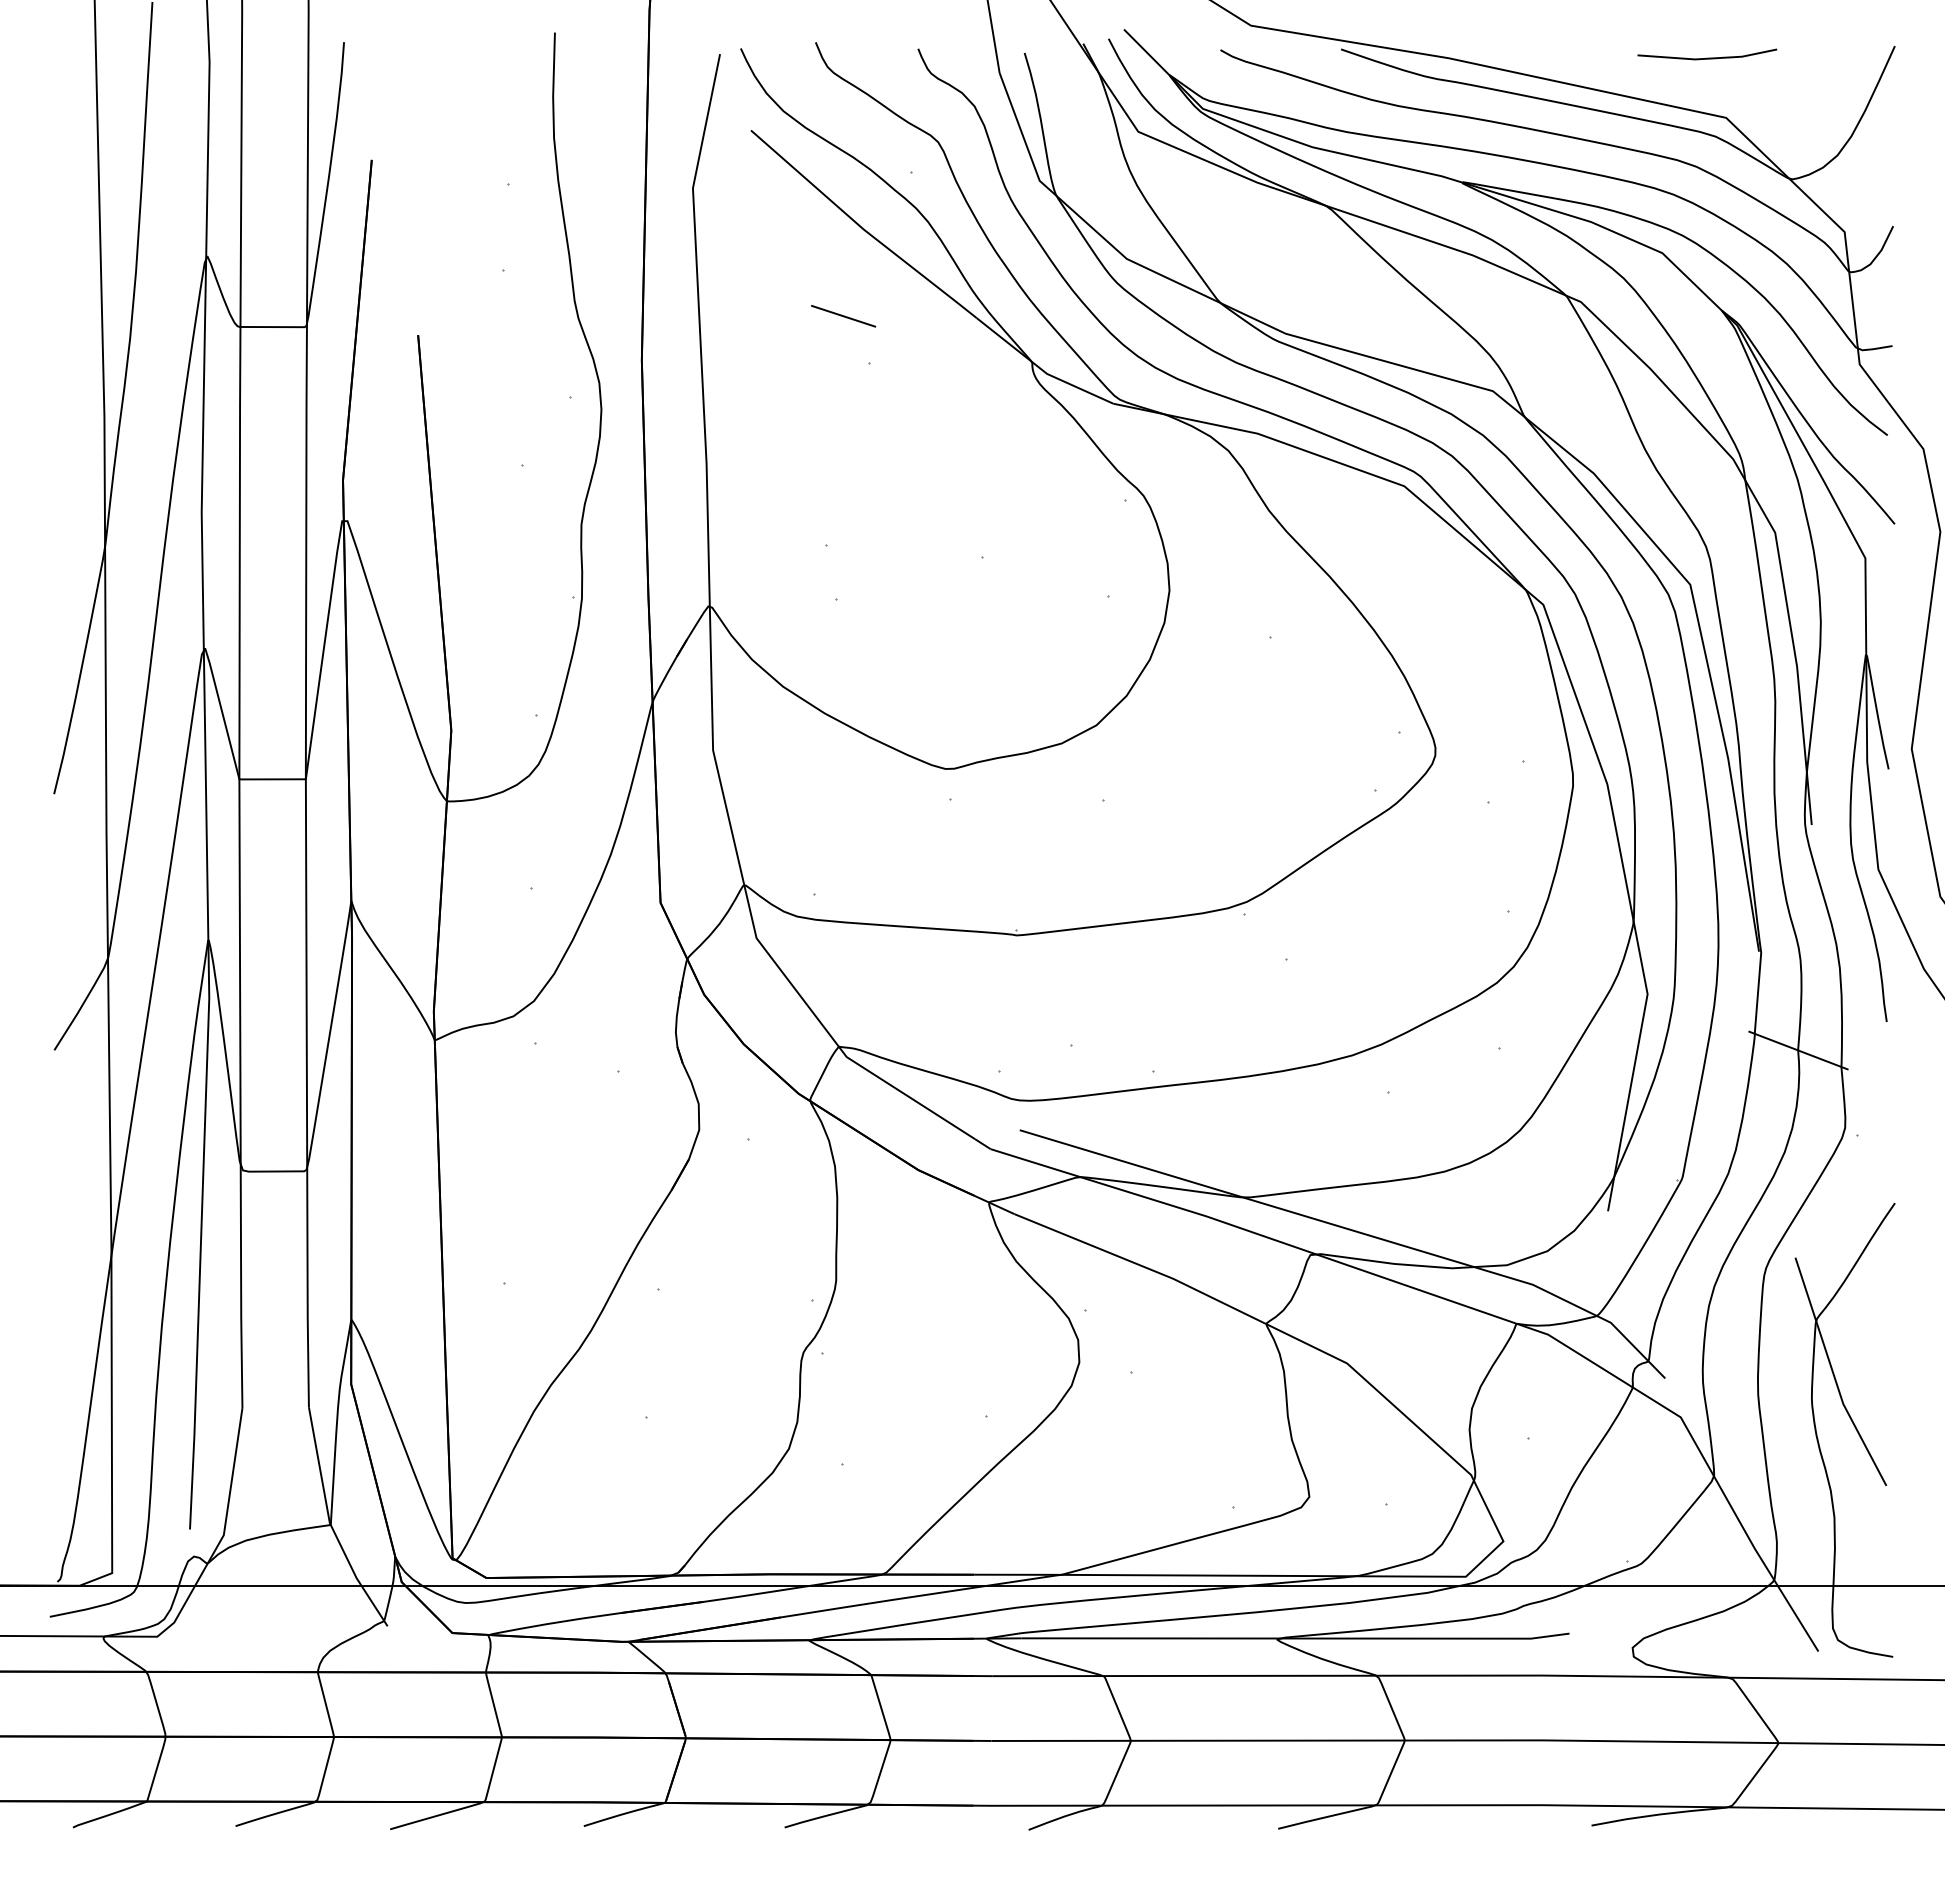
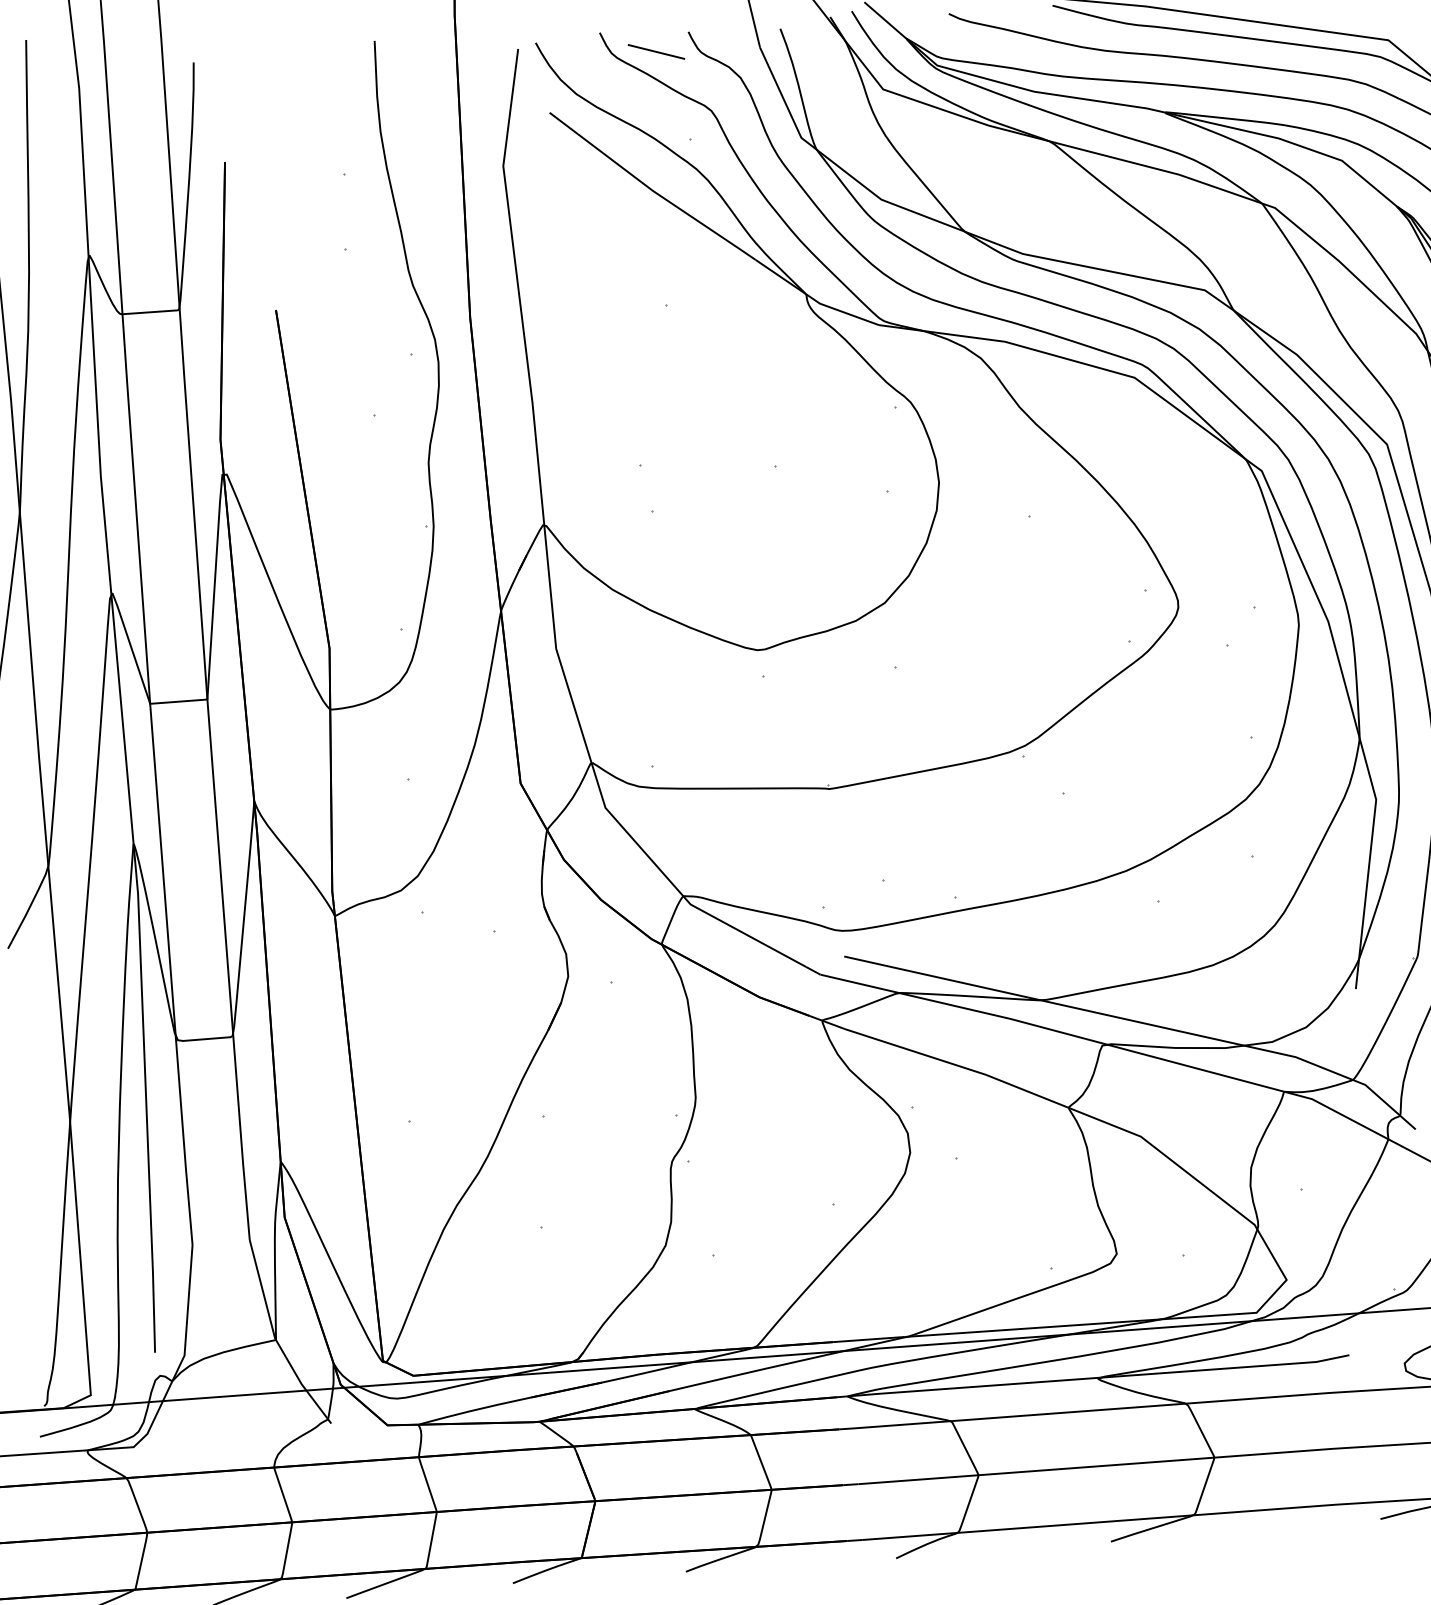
line: (843, 316) -> (656, 52), moved

